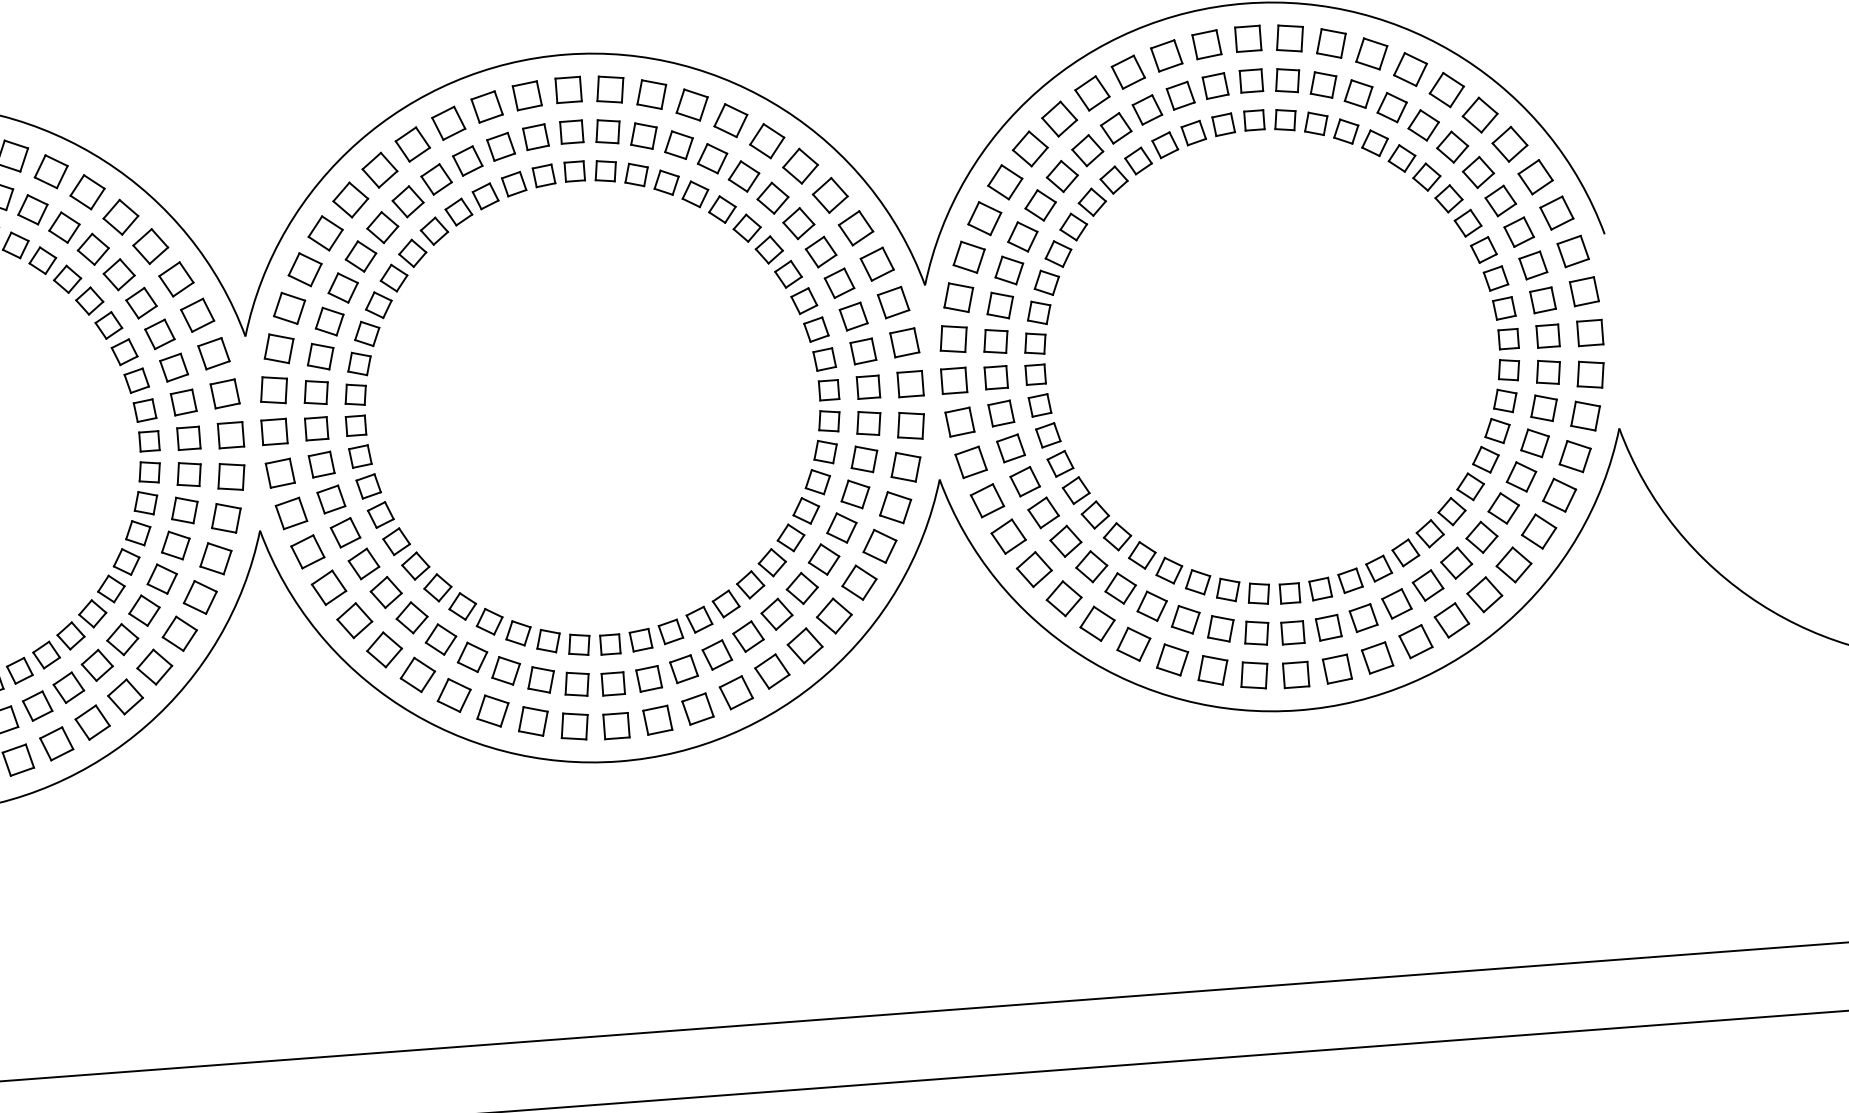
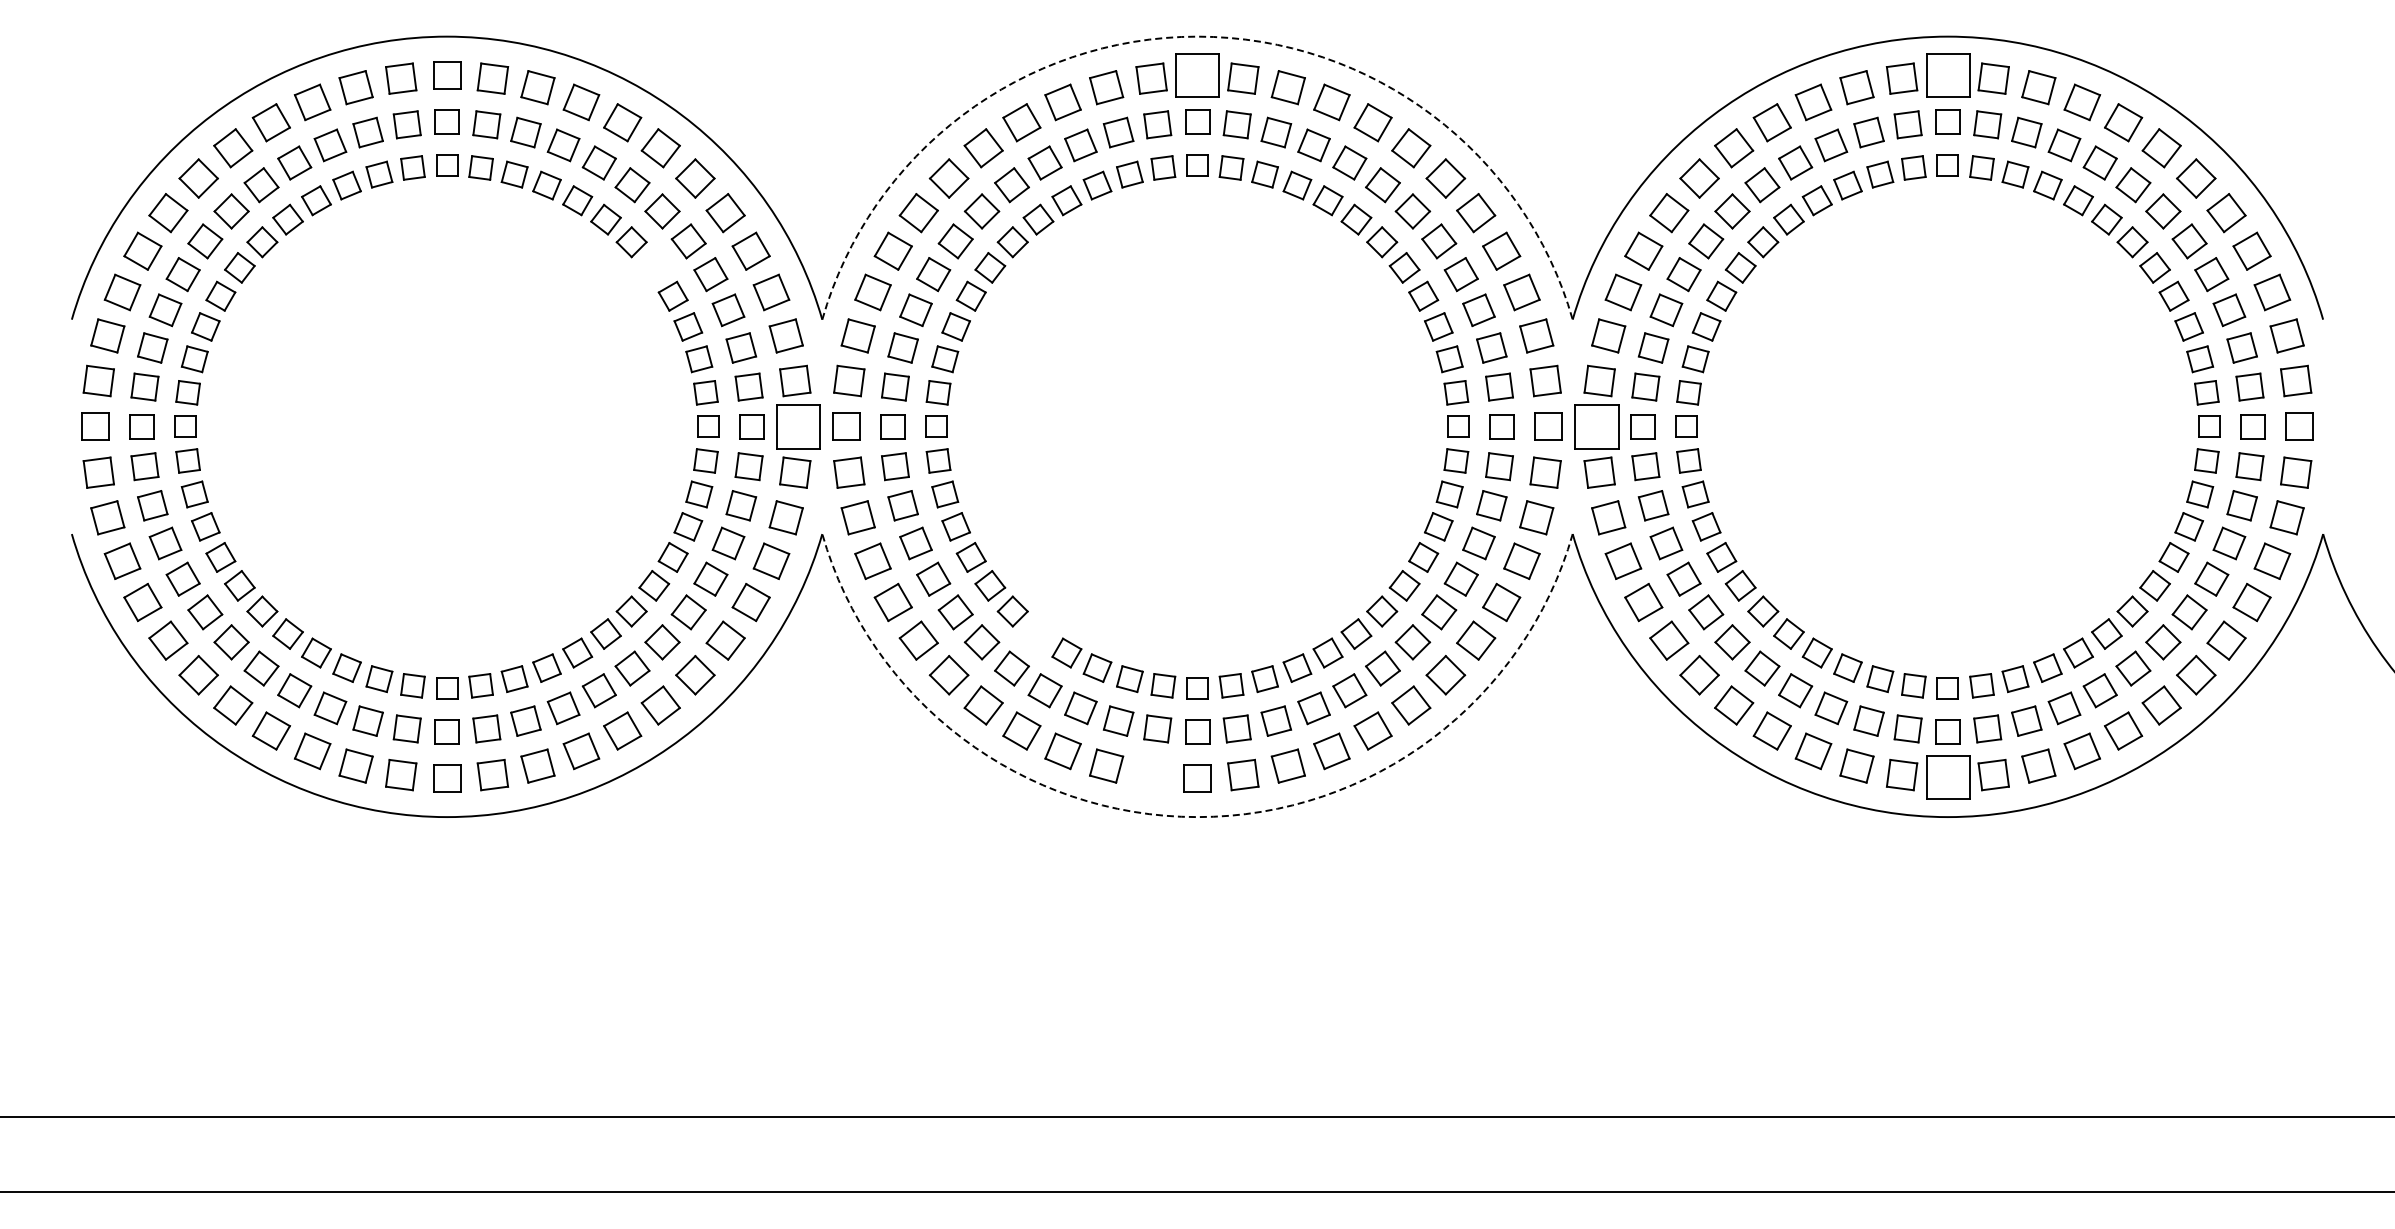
part: (1247, 38) -> (1947, 75), size x1.6
arc: (565, 54) -> (1197, 36), solid -> dashed
part: (568, 89) -> (1197, 75), size x1.6
part: (89, 300) -> (653, 267), removed
part: (953, 380) -> (1596, 426), size x1.6
part: (231, 434) -> (798, 426), size x1.6
part: (462, 605) -> (1038, 633), removed
part: (1295, 675) -> (1947, 778), size x1.6
part: (574, 725) -> (1151, 774), removed
arc: (619, 761) -> (1197, 817), solid -> dashed

